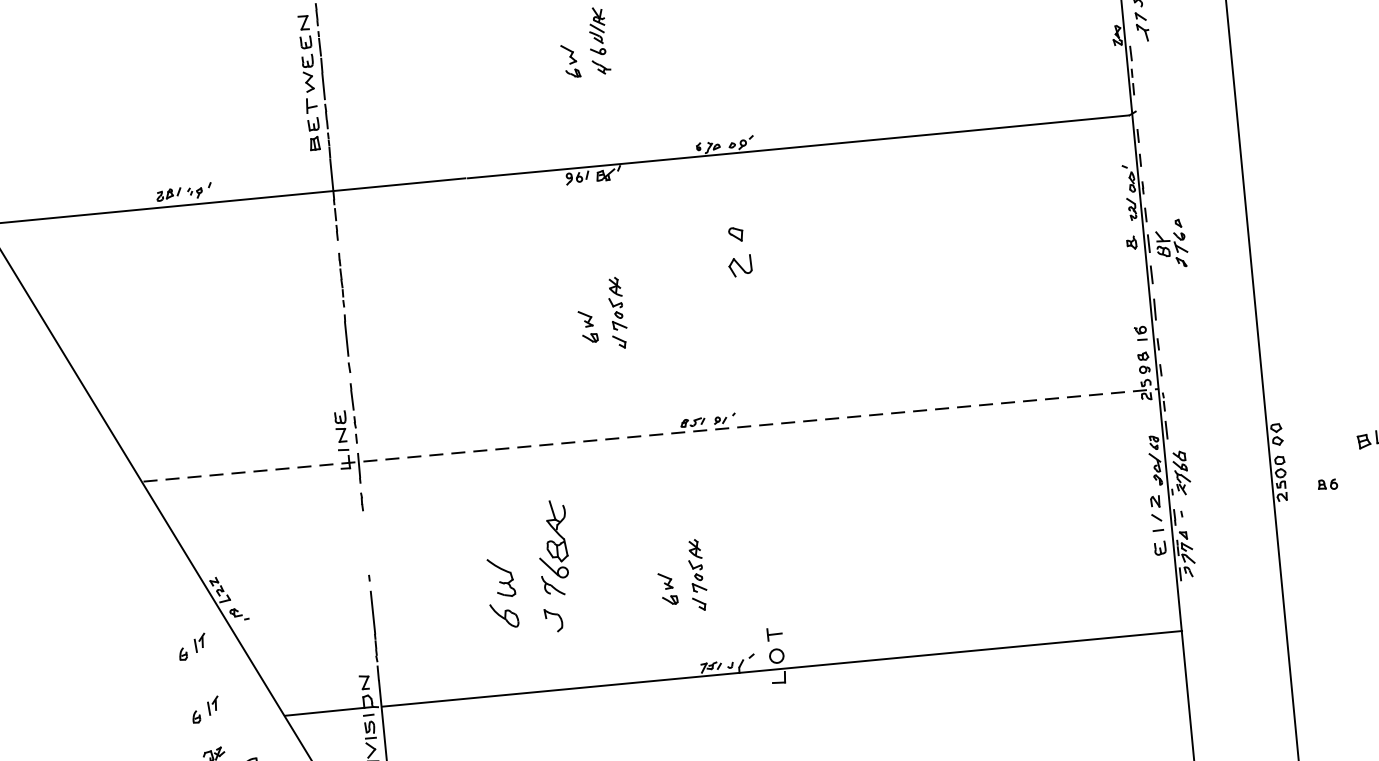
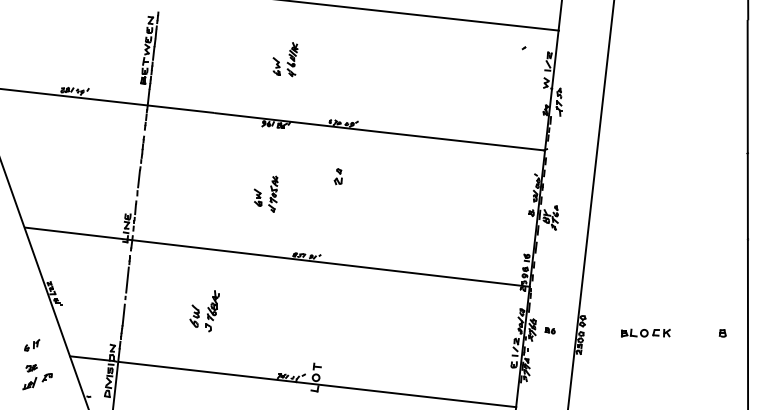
part: (735, 251) -> (337, 176), size x0.62
line: (653, 435) -> (278, 257), dashed -> solid
part: (1325, 484) -> (549, 330), moved
line: (365, 541) -> (127, 279), added
part: (530, 572) -> (204, 311), size x0.62
part: (680, 577) -> (277, 329), removed
part: (193, 647) -> (32, 313), removed

